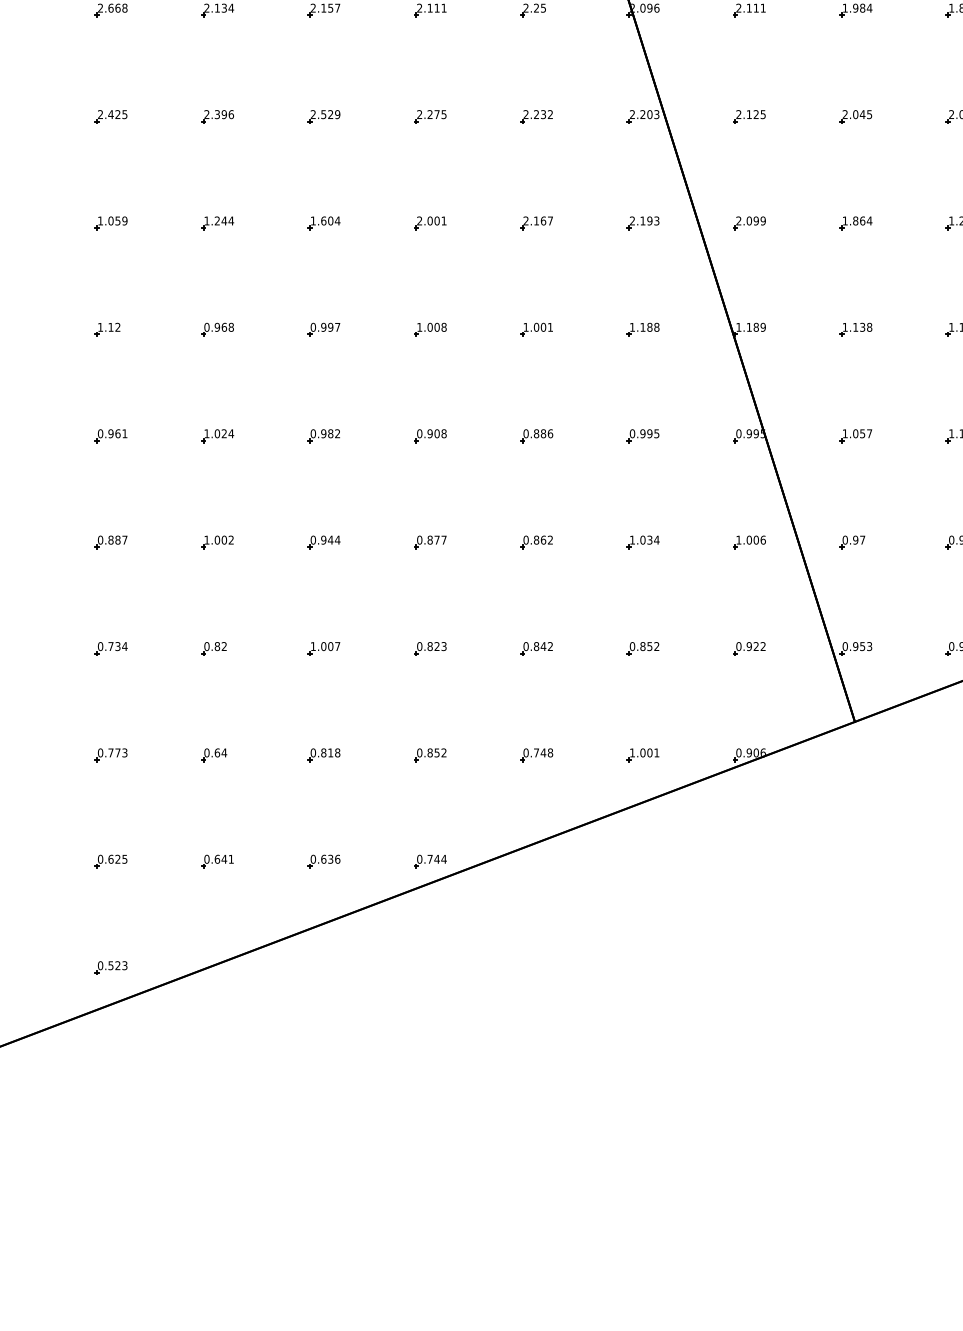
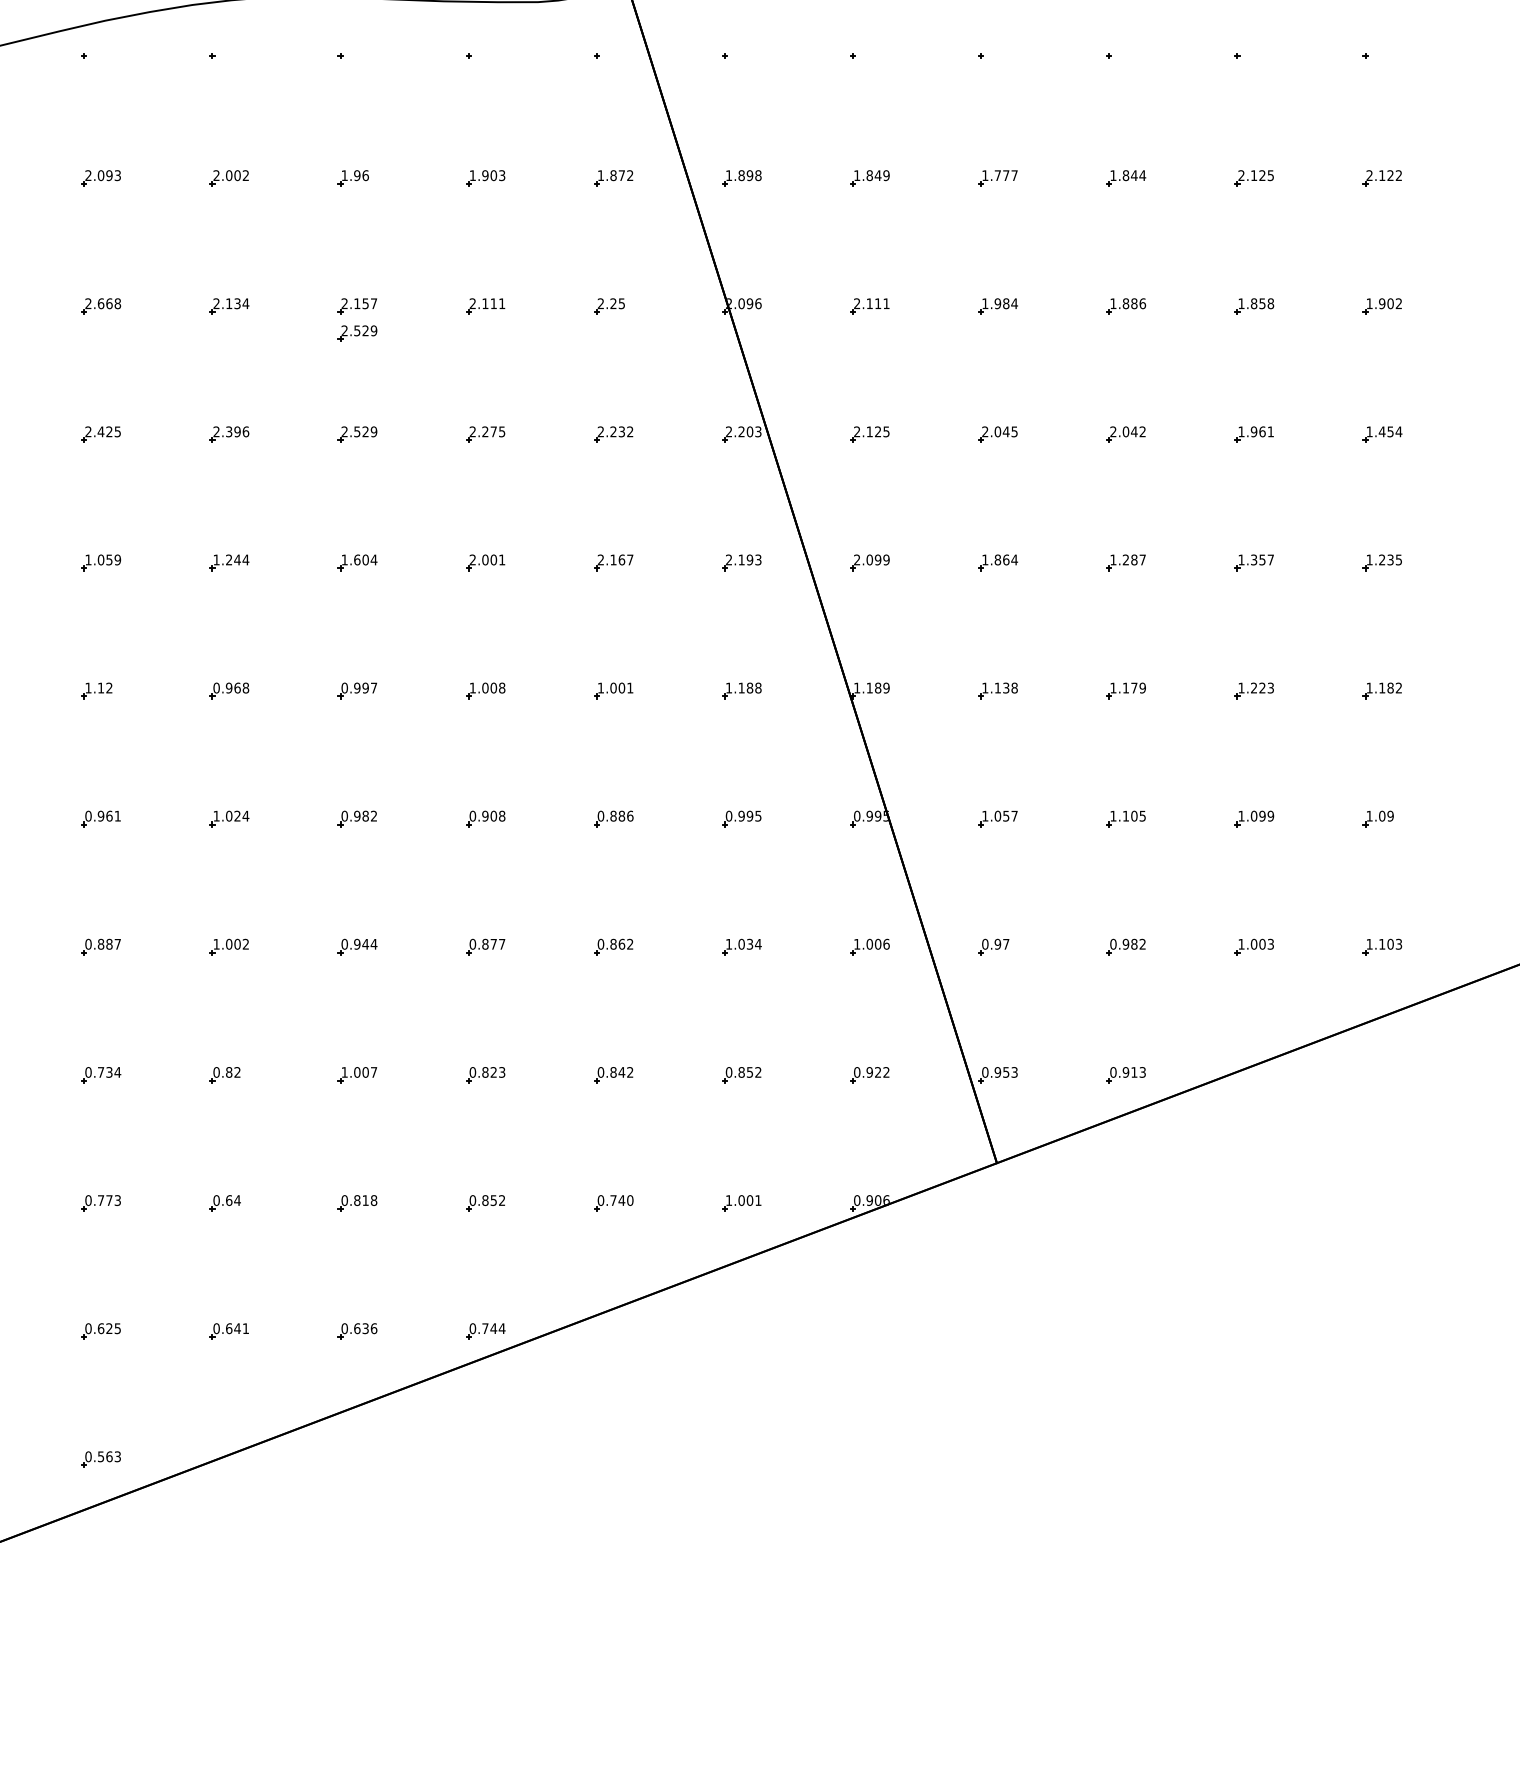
part: (323, 32) -> (357, 333), added
text: (550, 752) -> (630, 1200), 0.748 -> 0.740
text: (118, 965) -> (109, 1456), 0.523 -> 0.563

